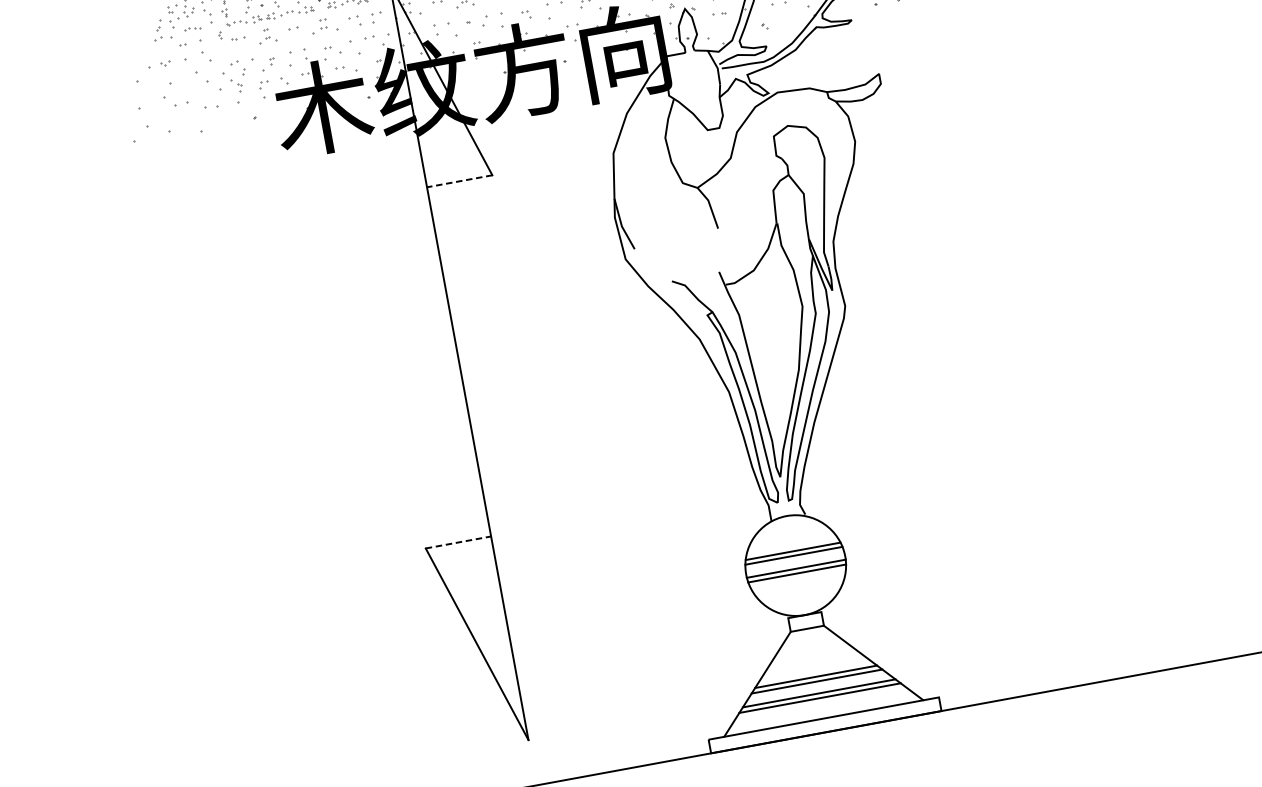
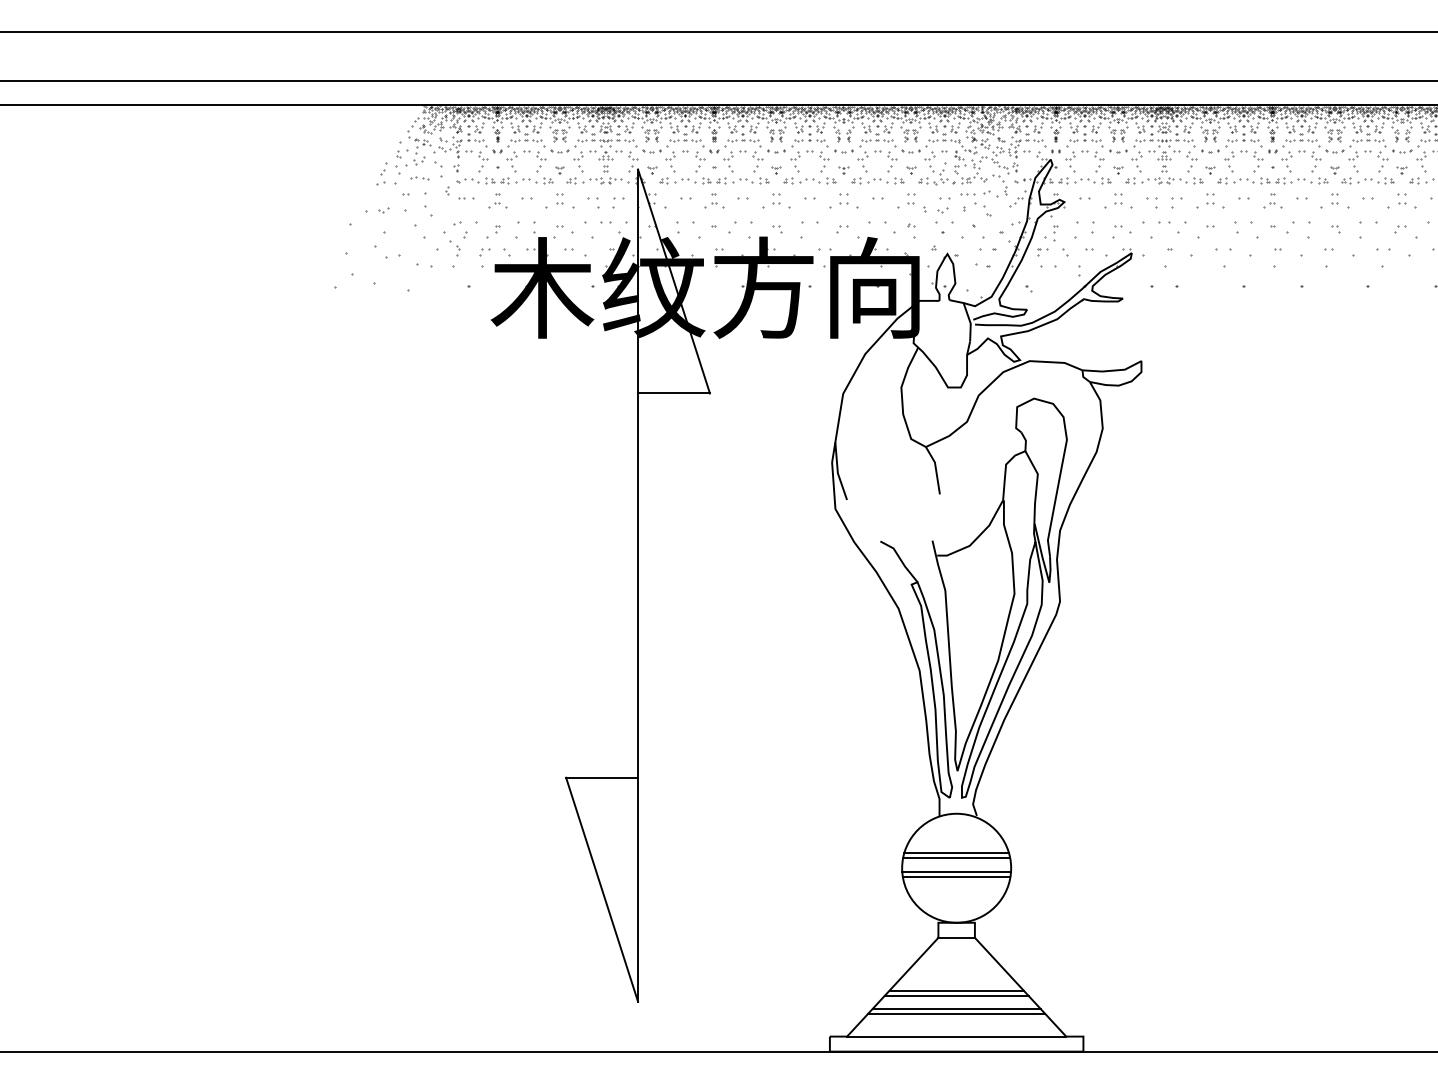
line: (460, 181) -> (674, 393), dashed -> solid
line: (458, 542) -> (602, 777), dashed -> solid

